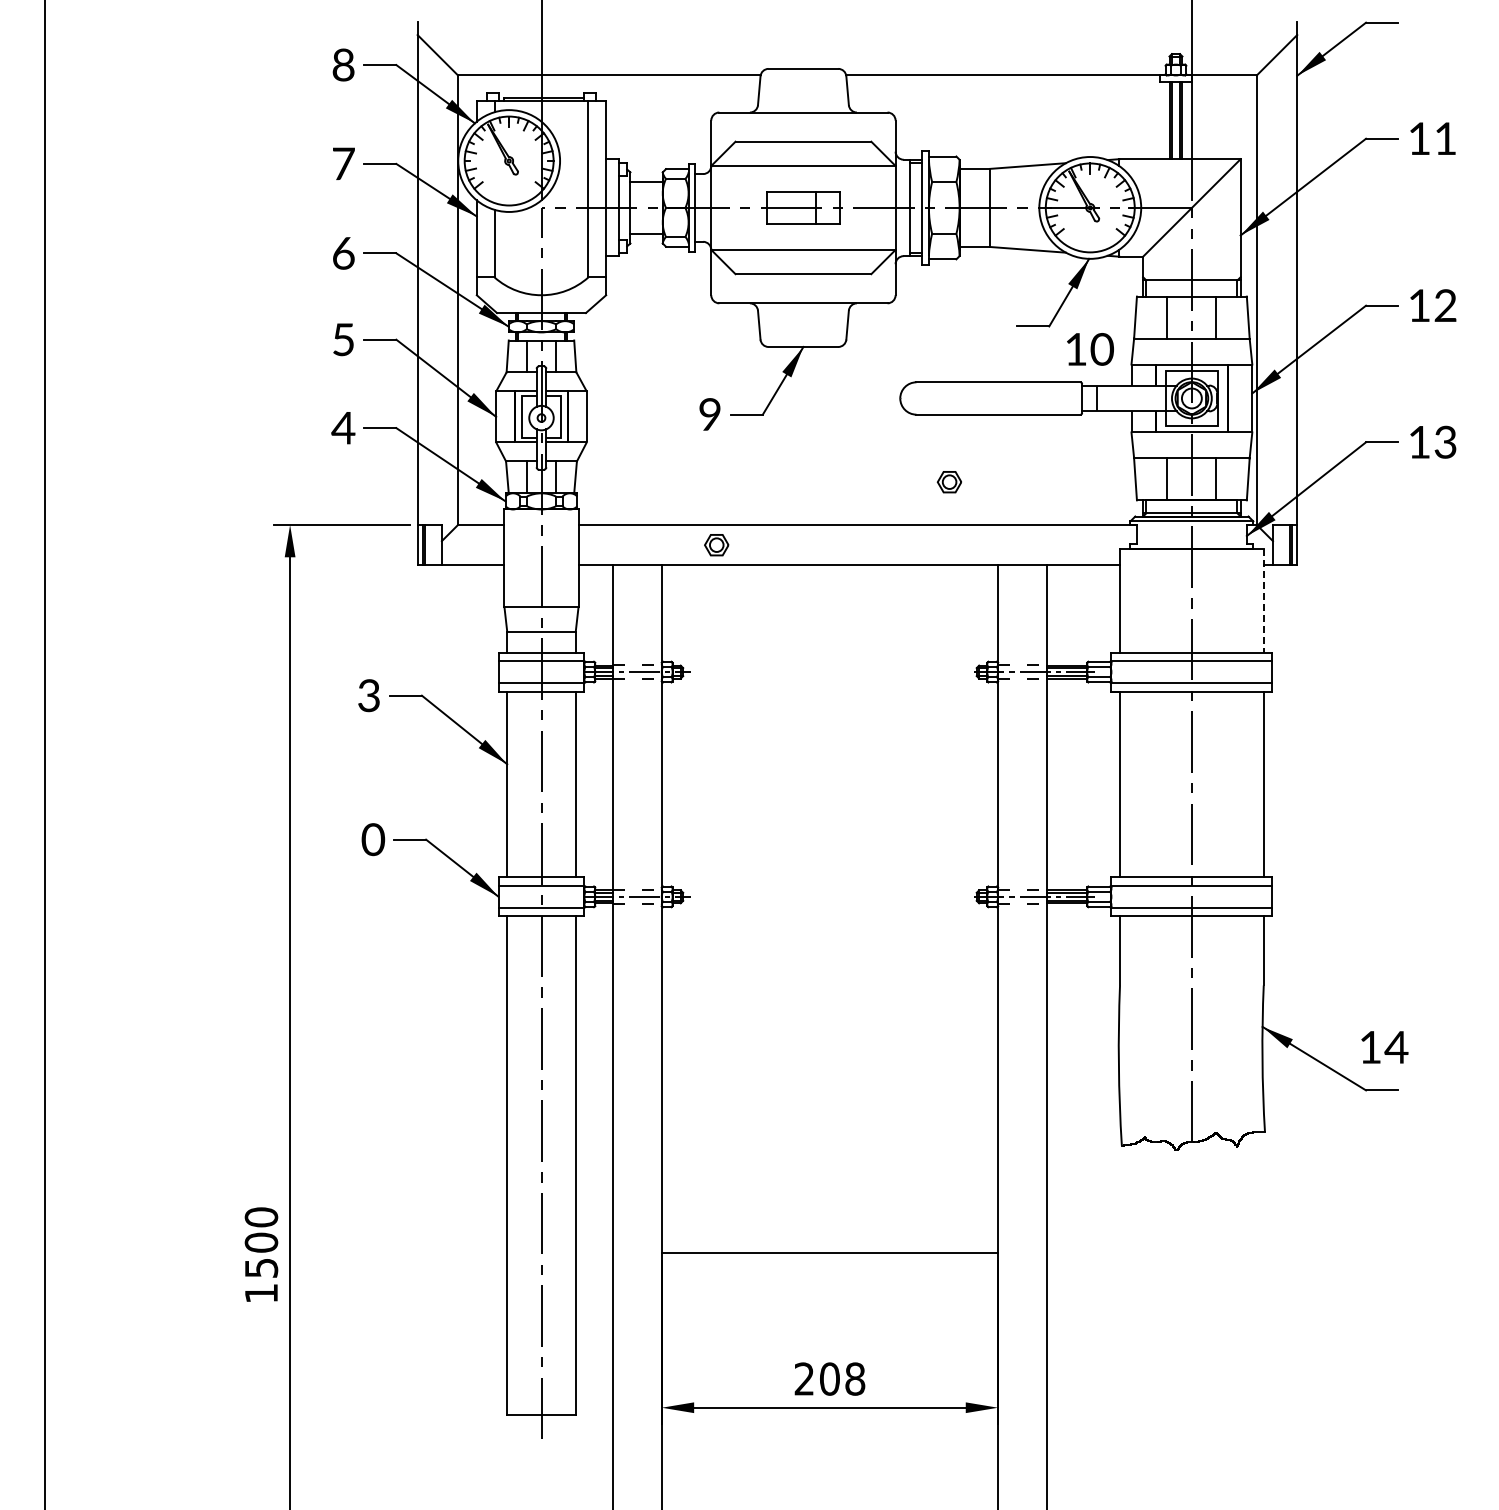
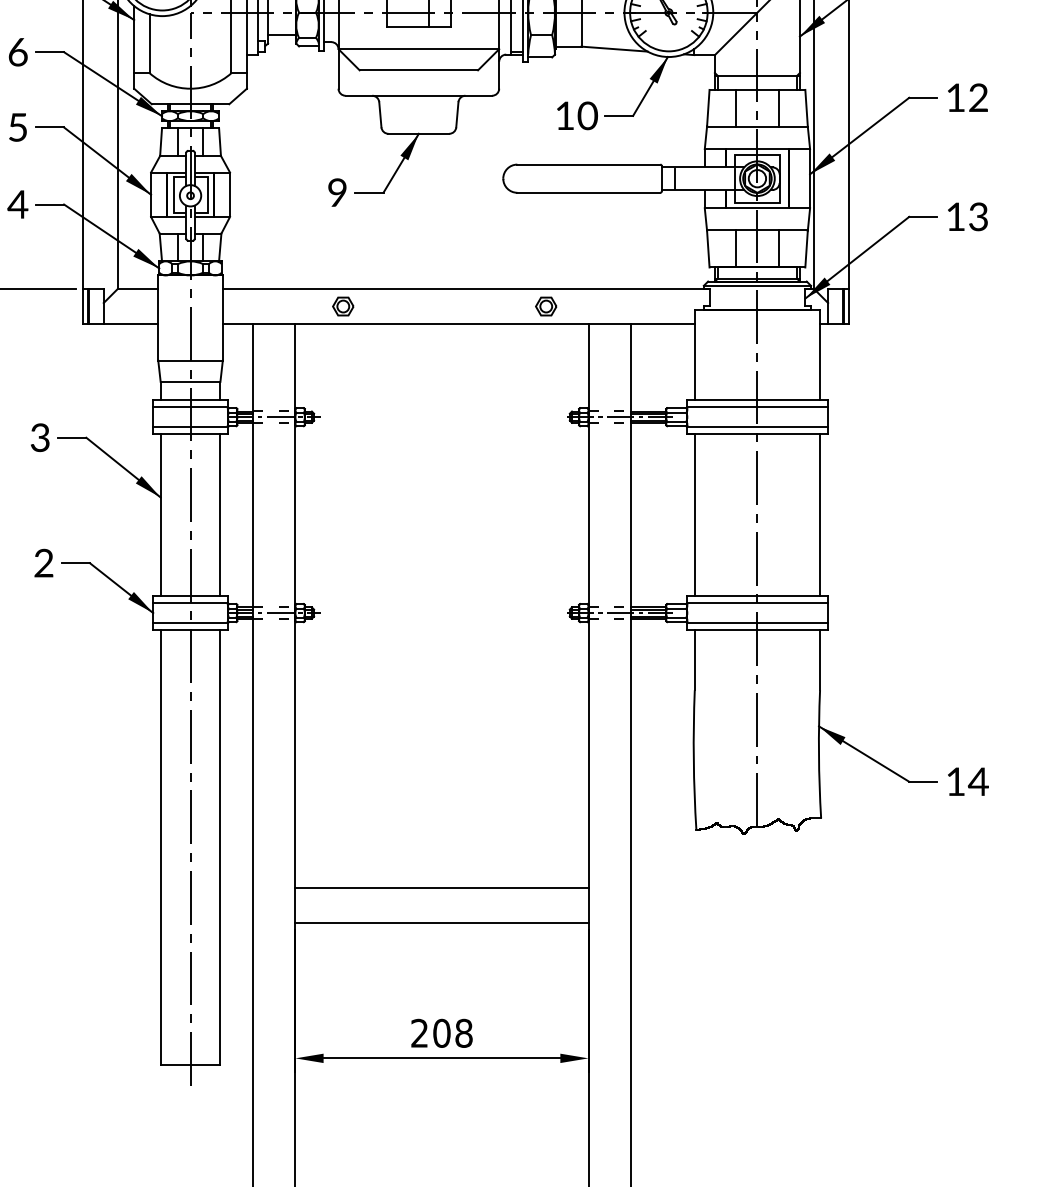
text: (1090, 349) -> (577, 115), moved
part: (948, 482) -> (545, 306), moved
line: (1263, 600) -> (819, 354), dashed -> solid
text: (373, 839) -> (44, 563), 0 -> 2
text: (1384, 1047) -> (968, 781), moved
line: (829, 1212) -> (441, 888), added

